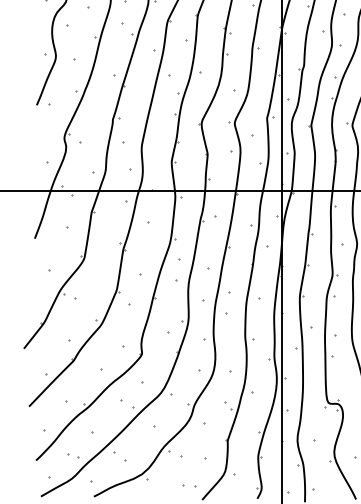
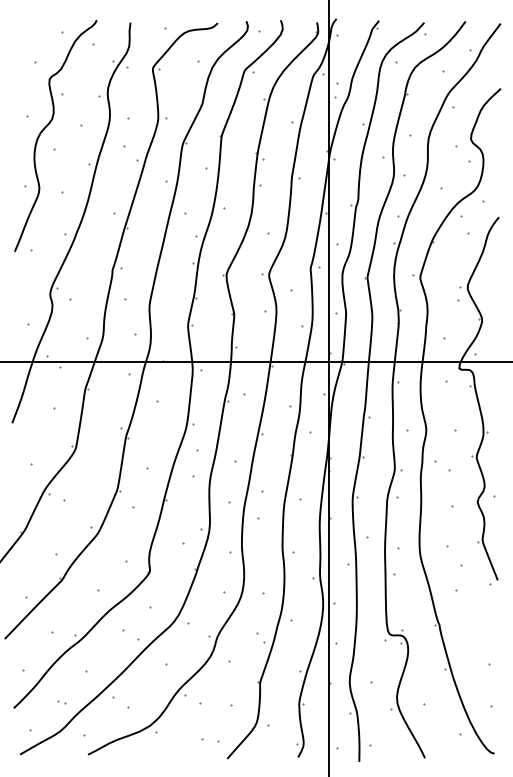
part: (73, 456) -> (61, 702), size x0.62

